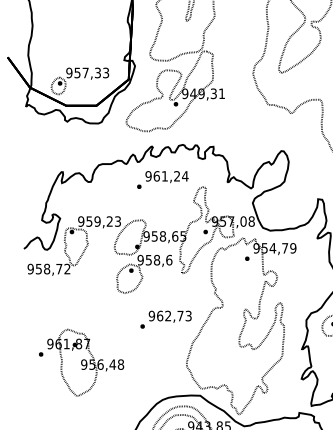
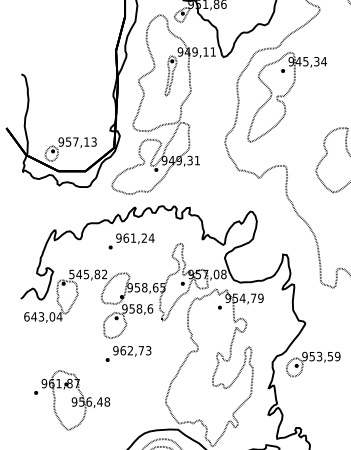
text: (97, 72) -> (86, 141), 957,33 -> 957,13
text: (162, 180) -> (131, 241), moved
text: (99, 221) -> (88, 274), 959,23 -> 545,82
text: (49, 268) -> (43, 316), 958,72 -> 643,04
text: (166, 319) -> (128, 353), moved

